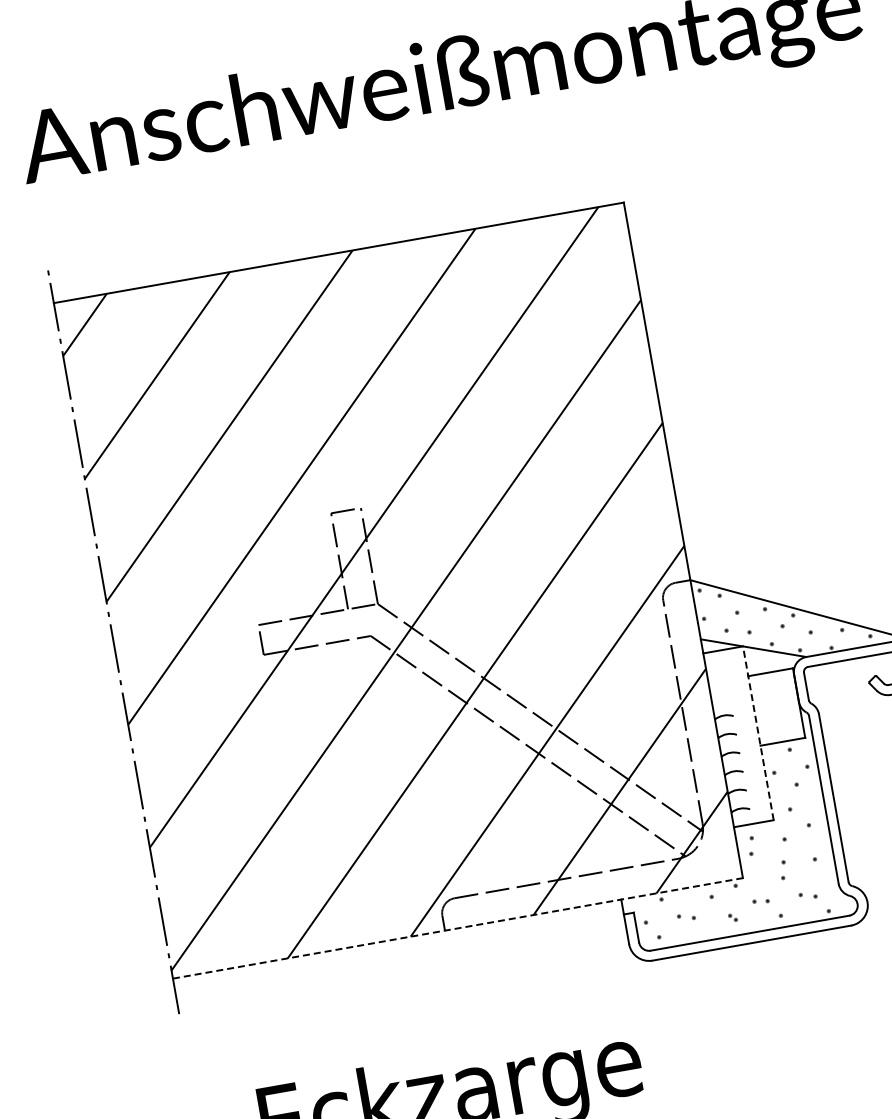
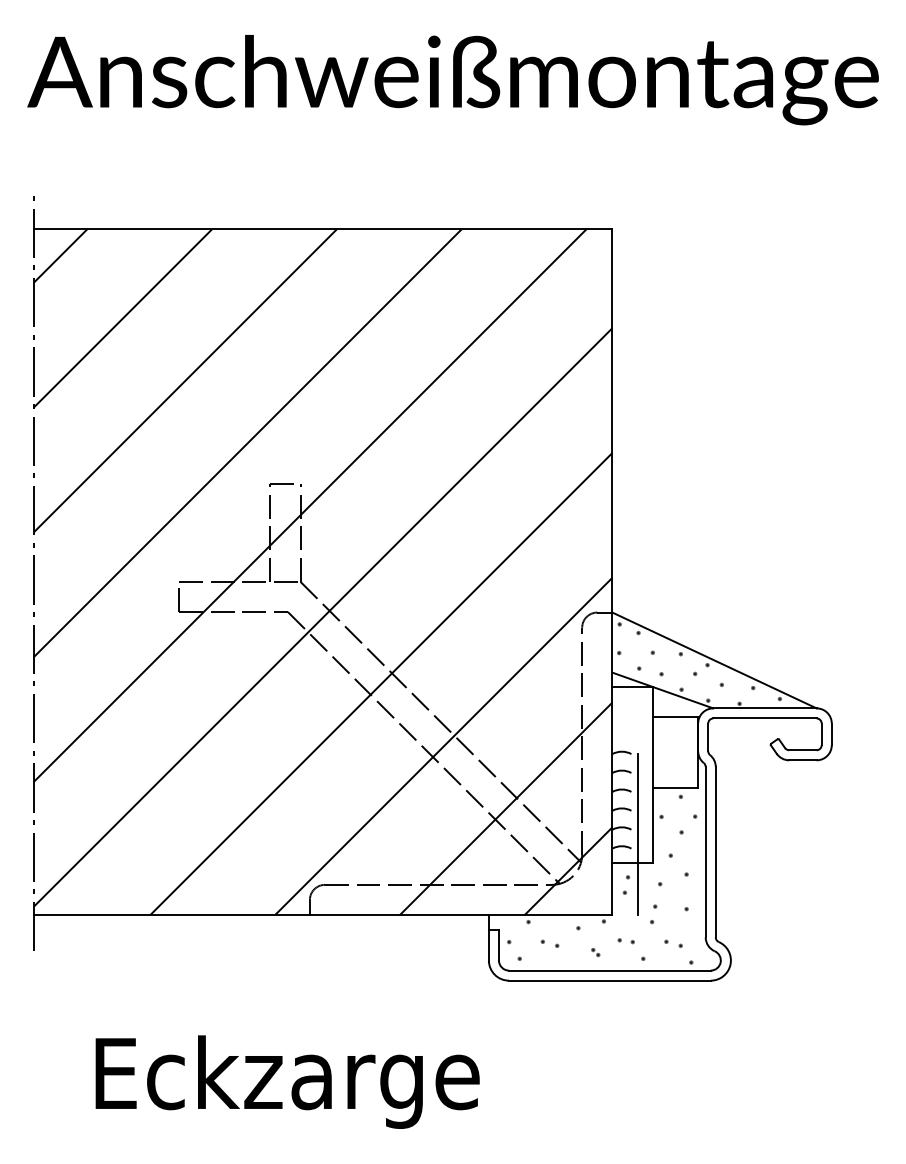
line: (757, 732) -> (652, 774), dashed -> solid
line: (753, 794) -> (637, 834), added
line: (458, 928) -> (323, 915), dashed -> solid

